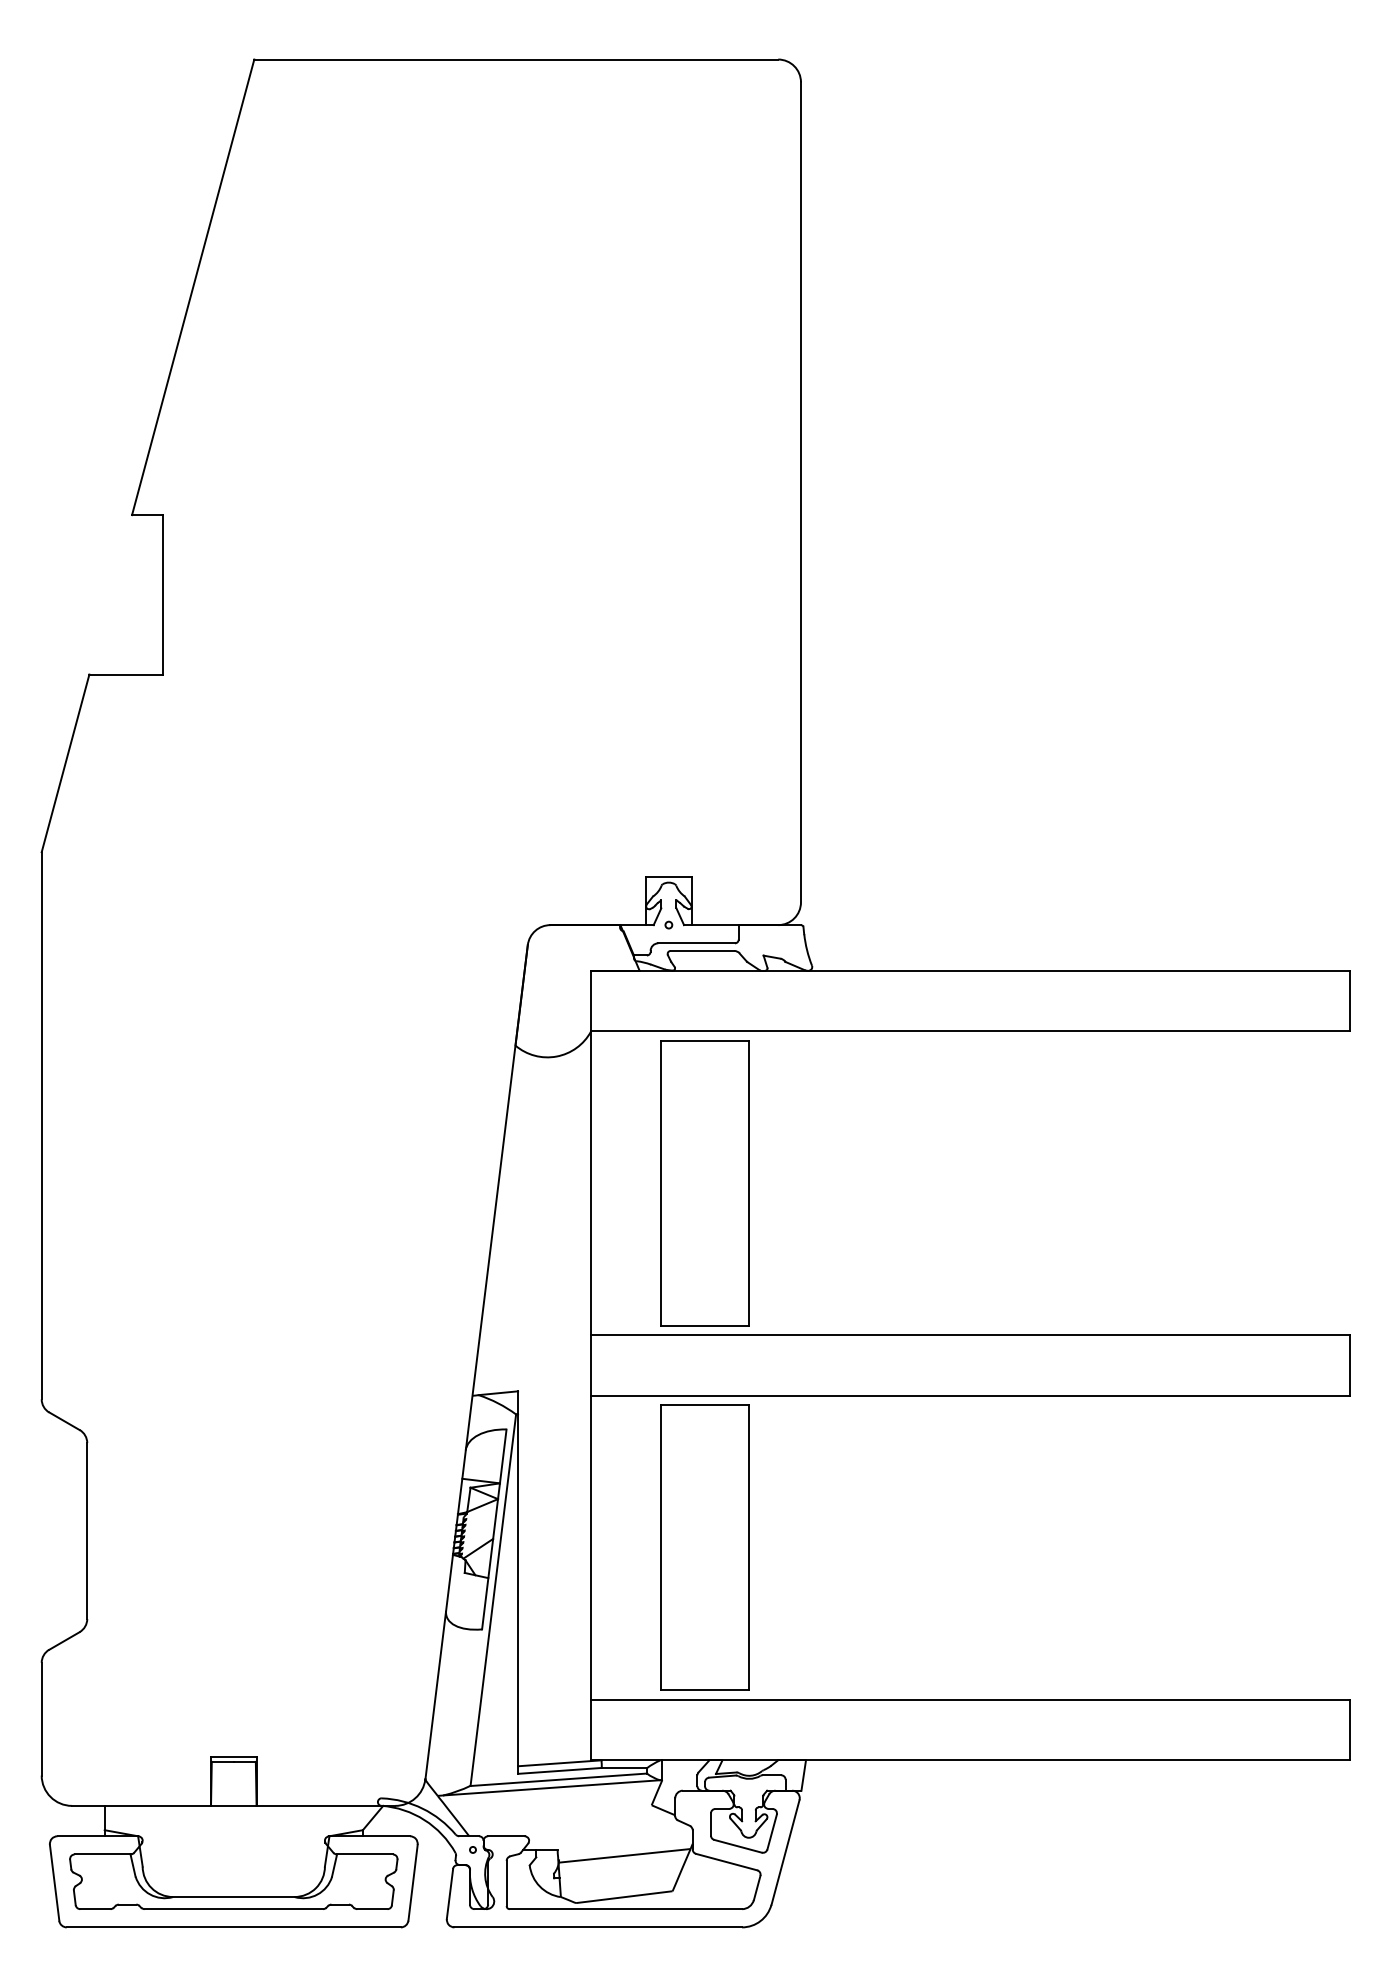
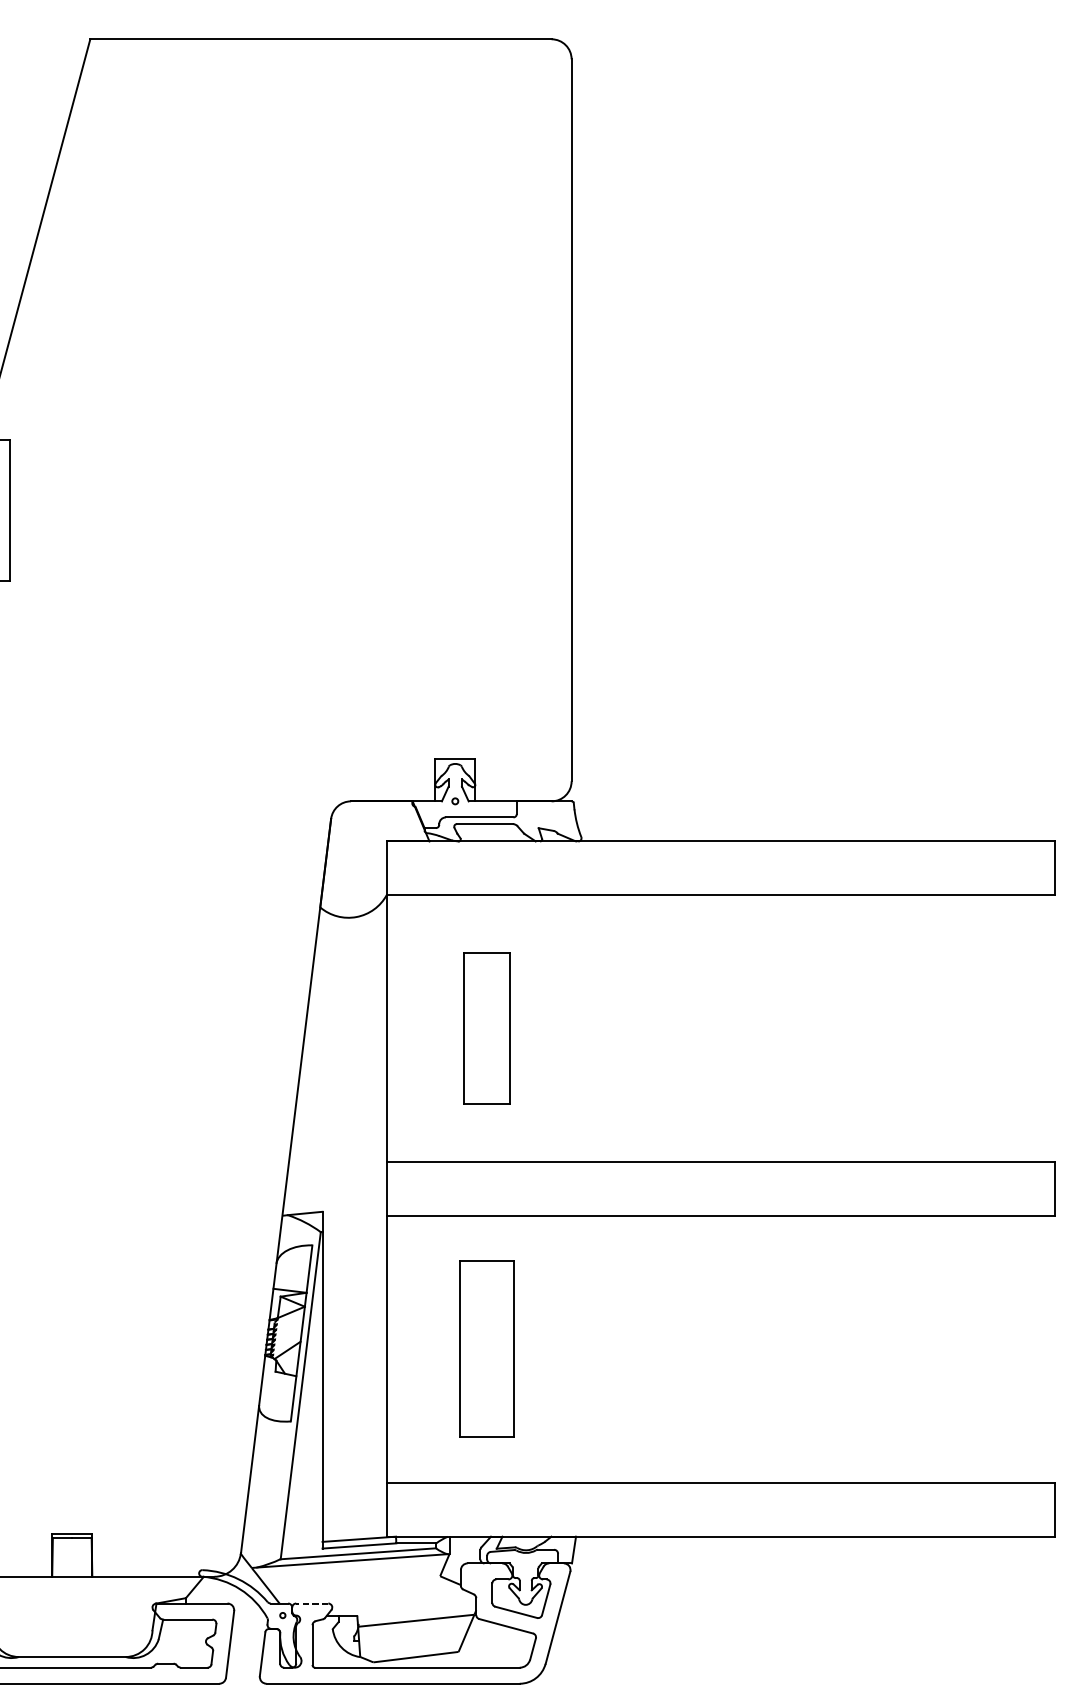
part: (704, 1183) -> (486, 1028), size x0.6
part: (704, 1547) -> (486, 1349), size x0.7
line: (505, 1836) -> (311, 1603), solid -> dashed

